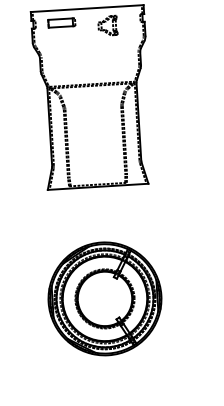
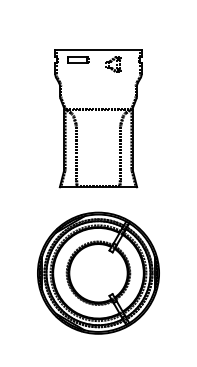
part: (105, 299) -> (98, 273), size x1.4

